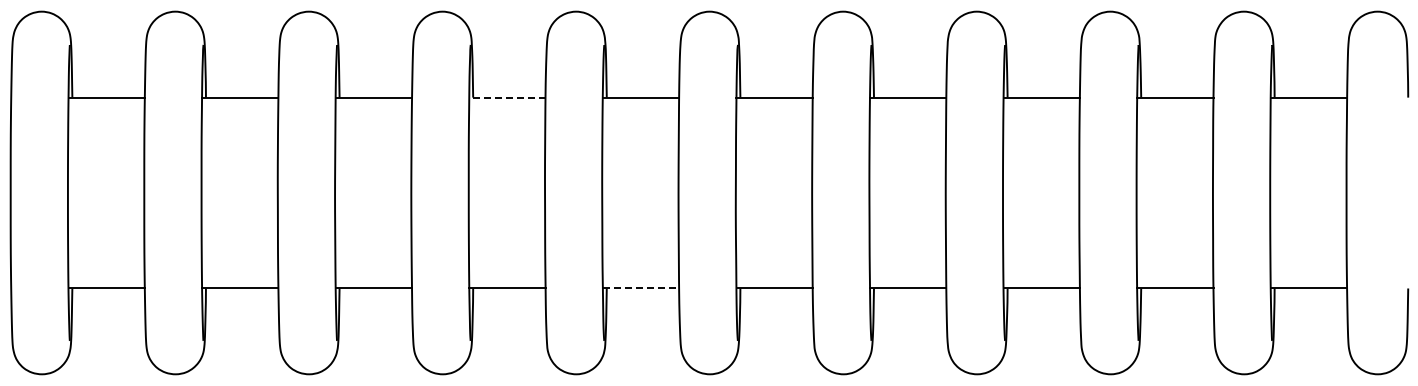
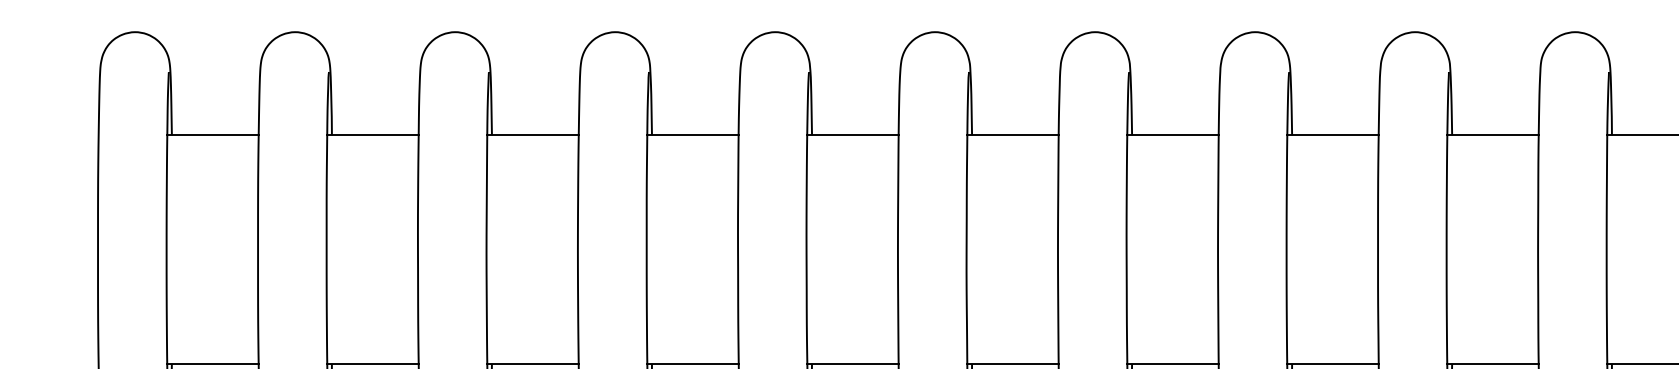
line: (506, 97) -> (691, 134), dashed -> solid
line: (641, 288) -> (853, 363), dashed -> solid

